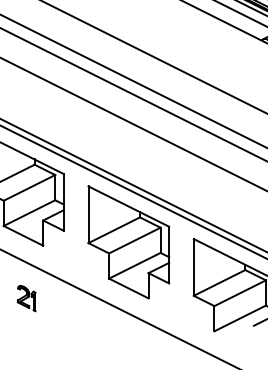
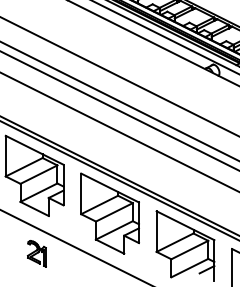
part: (26, 298) -> (36, 253), size x1.43

